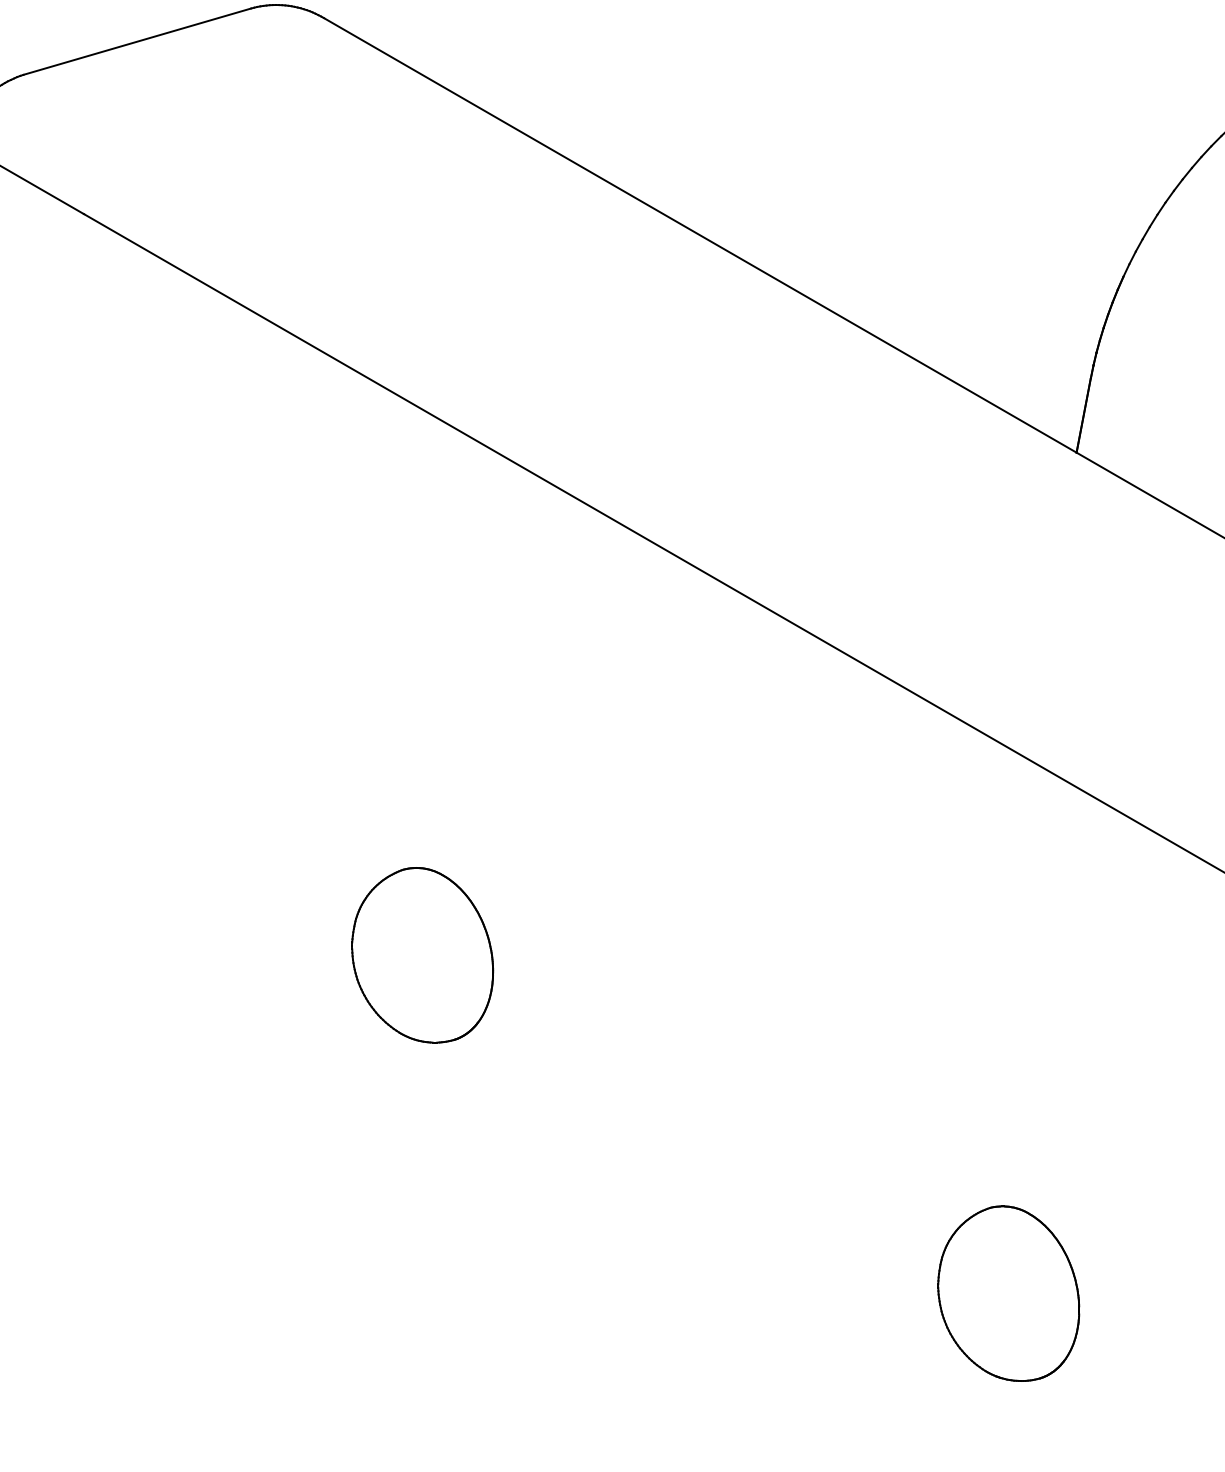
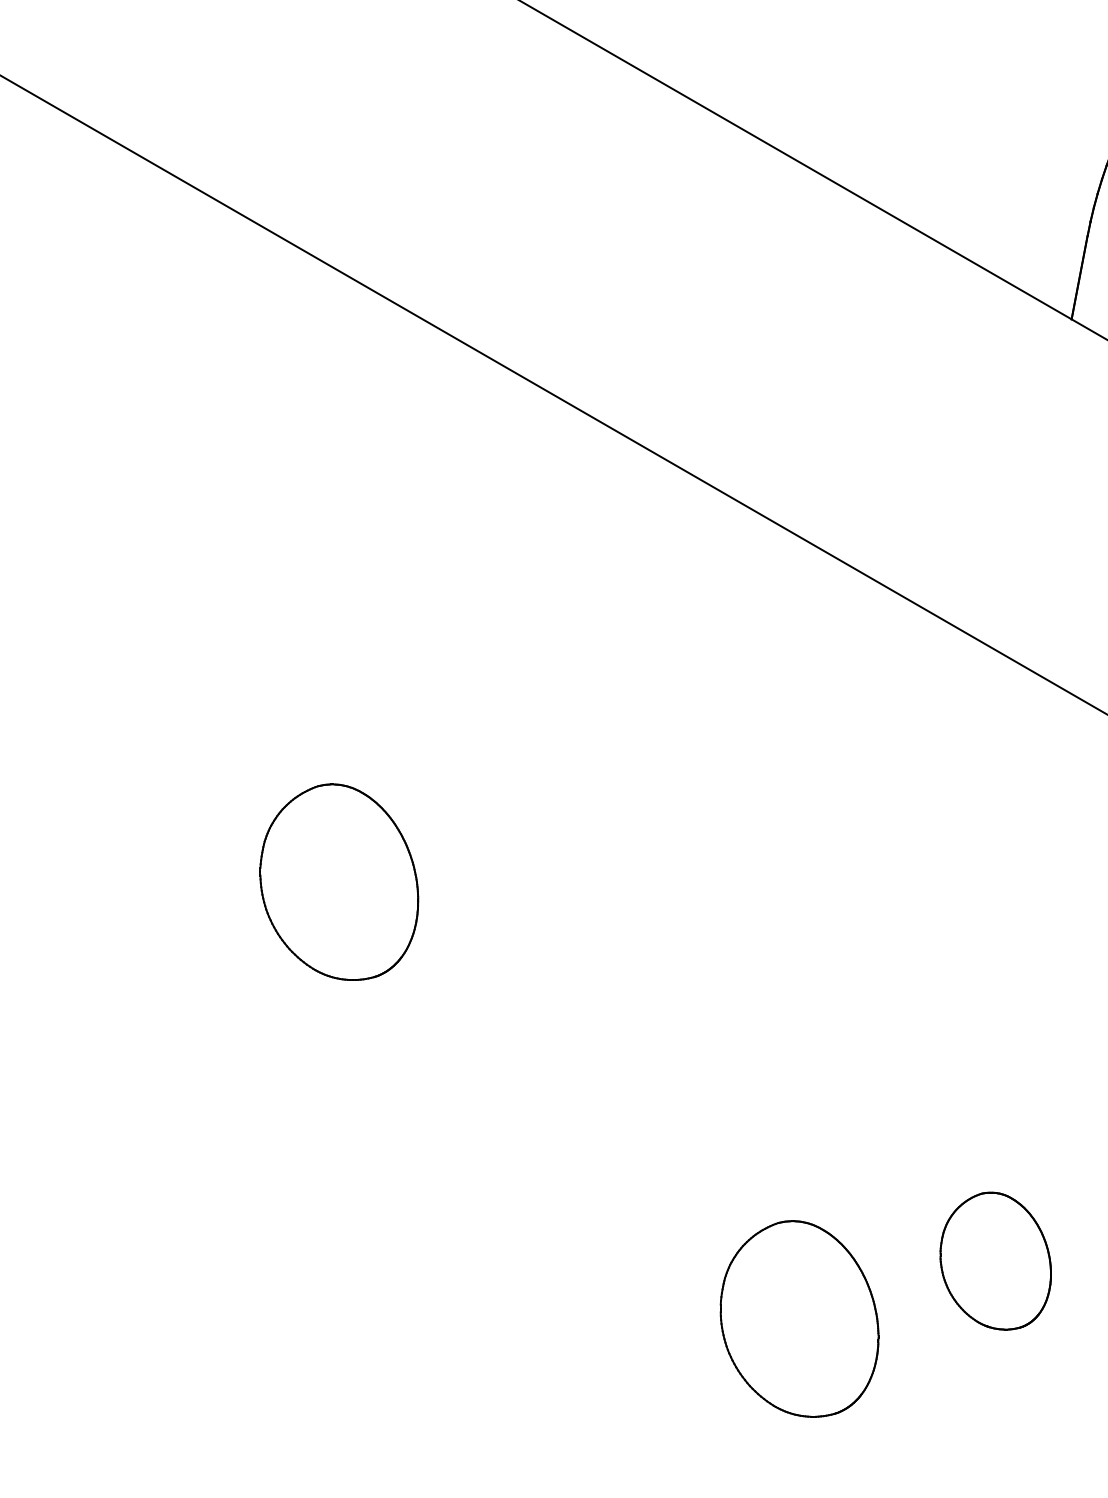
part: (1008, 1293) -> (995, 1260), size x0.7
part: (833, 1345) -> (799, 1319), added

